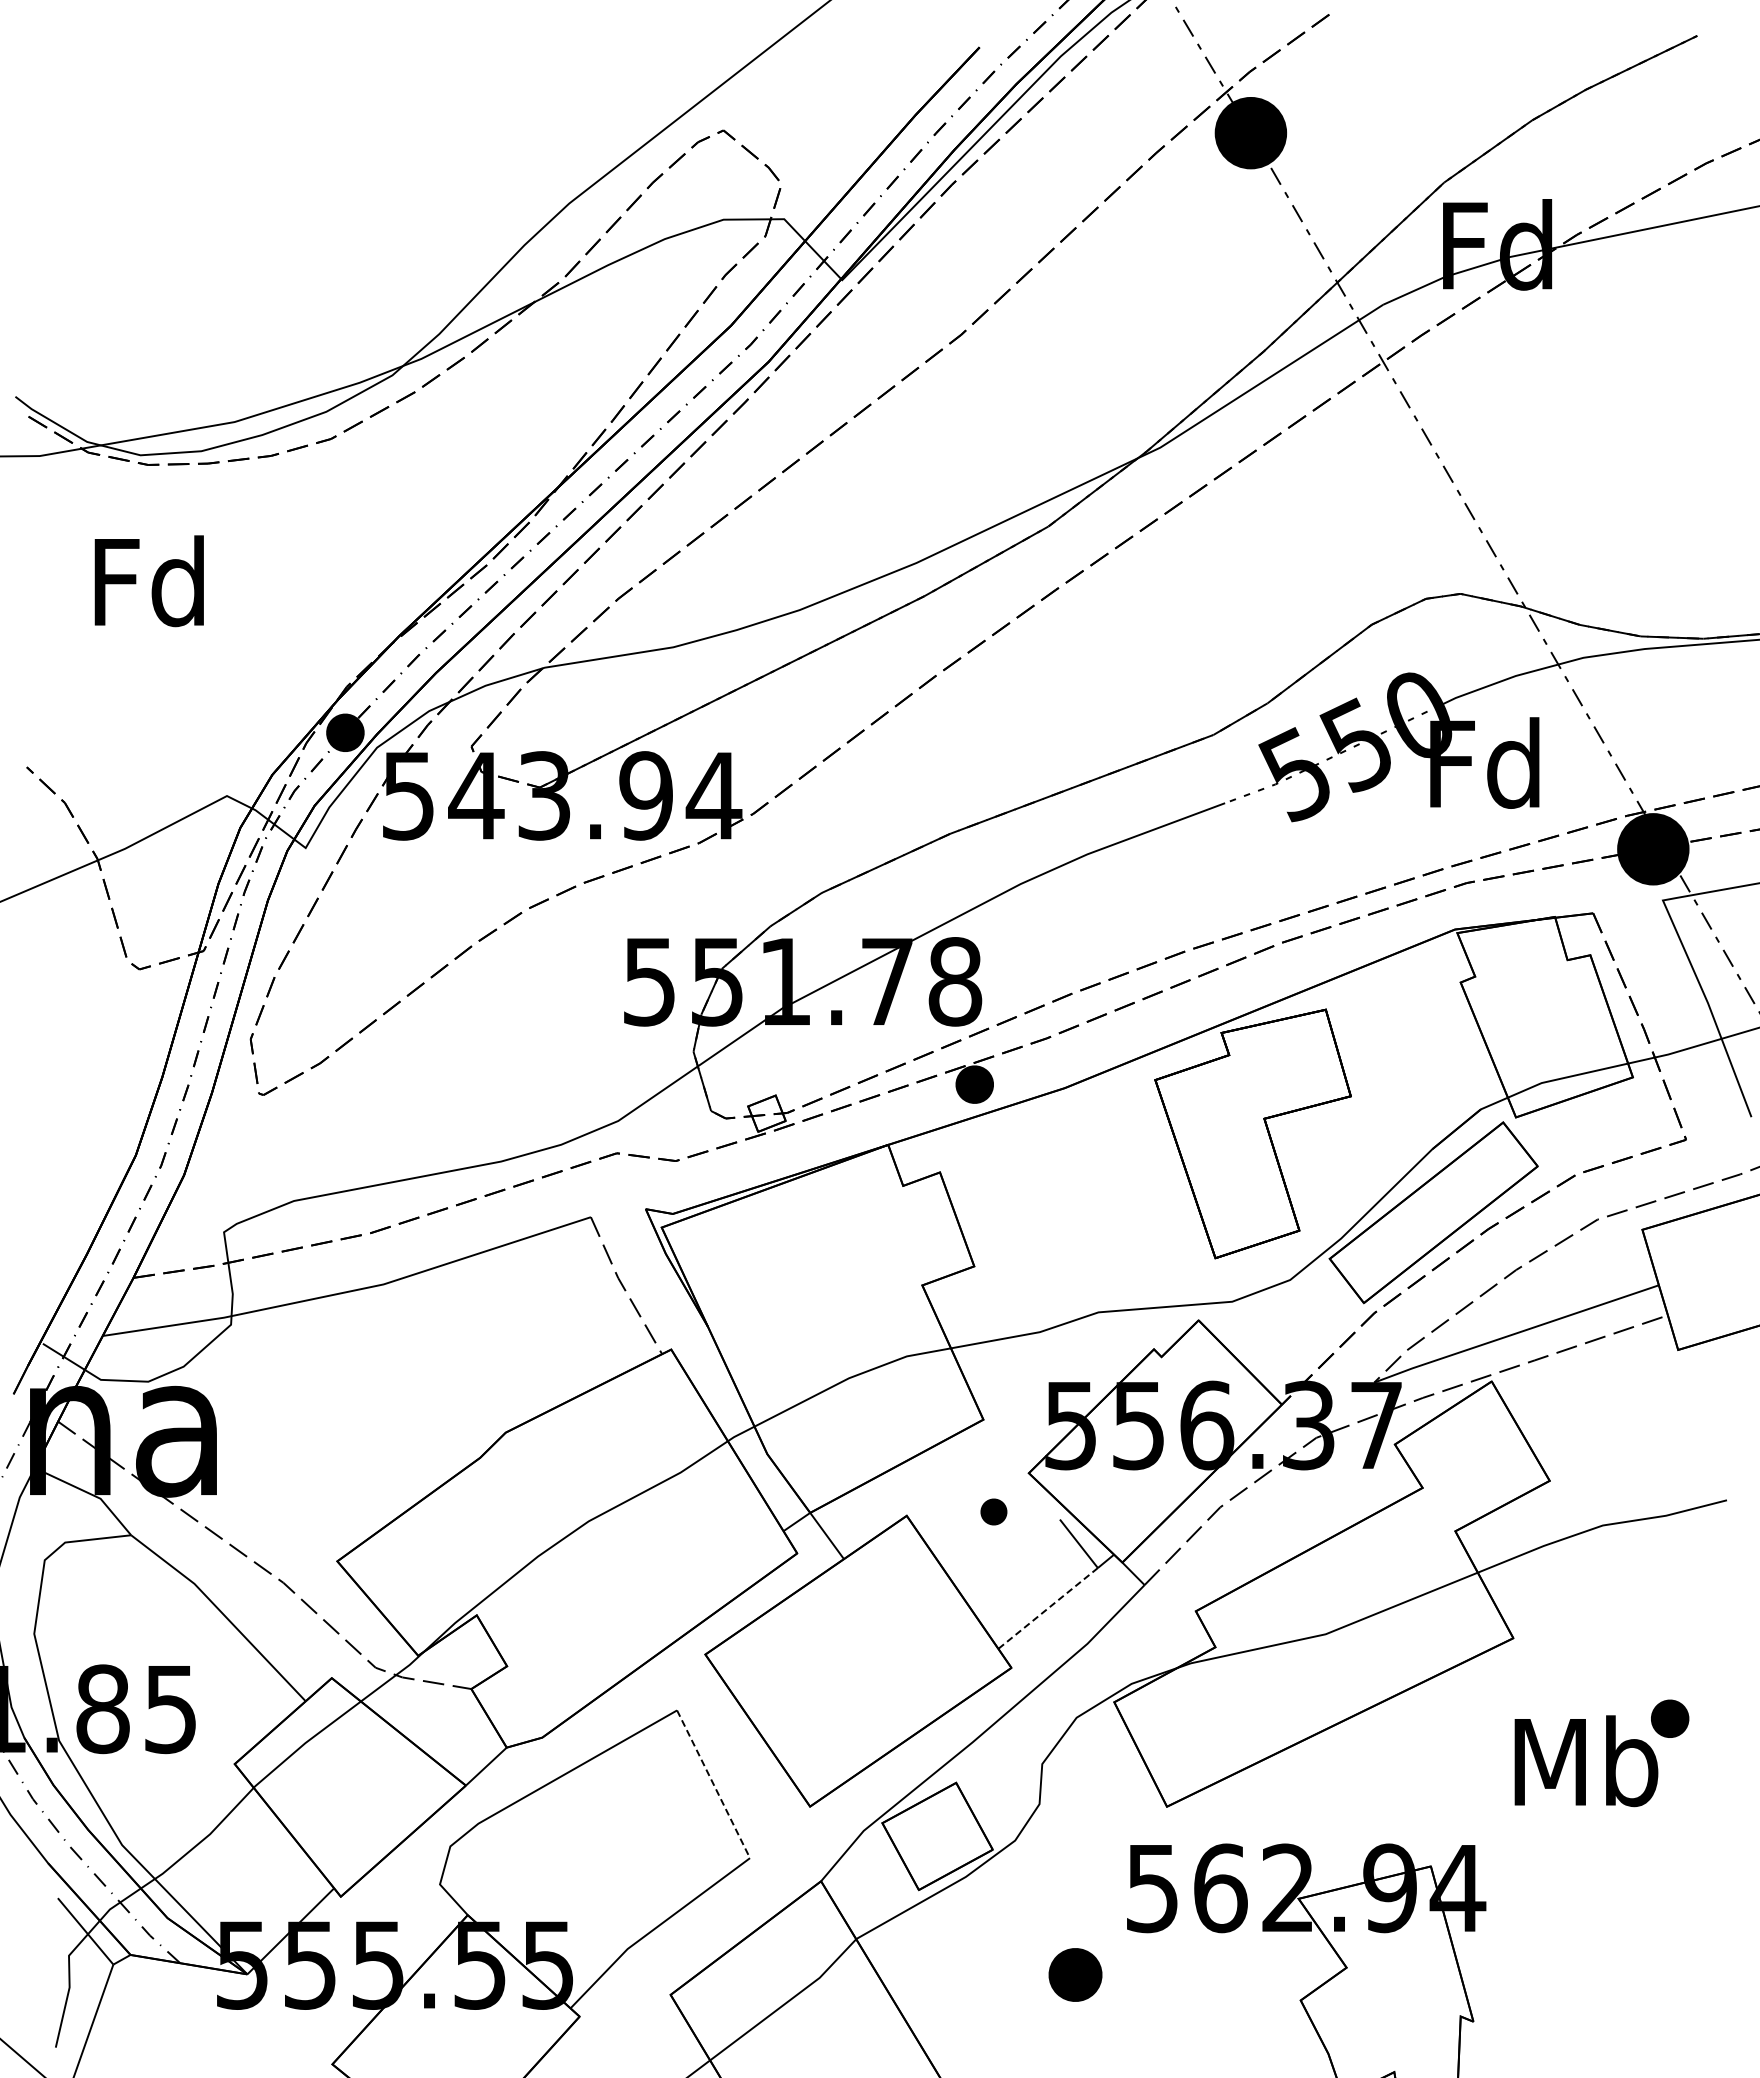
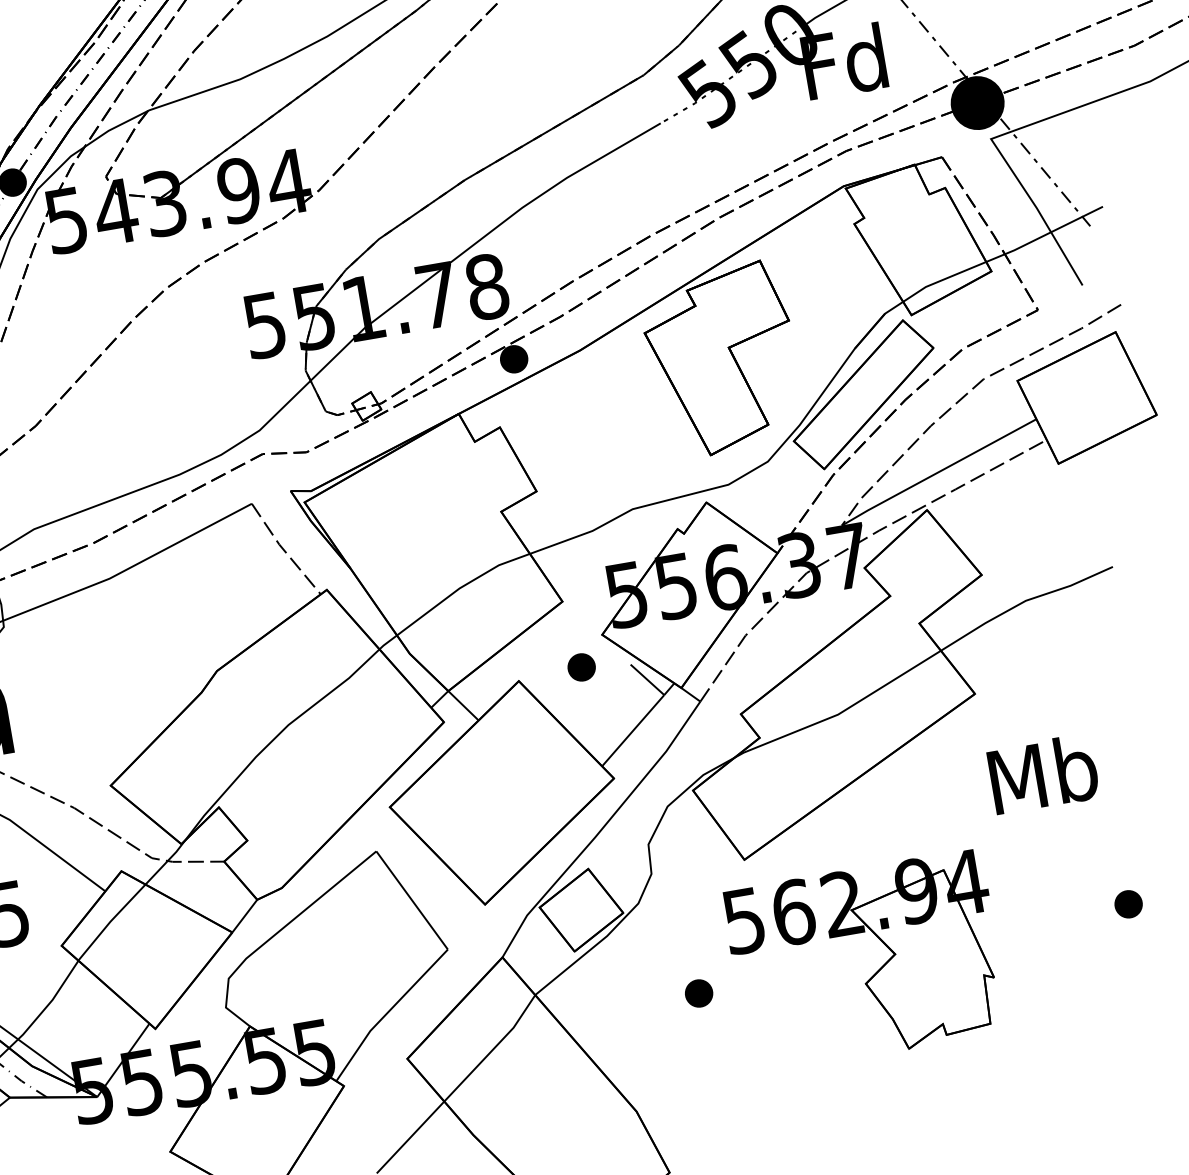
part: (993, 1511) -> (581, 667), size x1.43
line: (1047, 1608) -> (632, 730), dashed -> solid
part: (1670, 1718) -> (1128, 904), moved
line: (713, 1784) -> (412, 900), dashed -> solid
part: (1075, 1974) -> (699, 993), size x0.71

